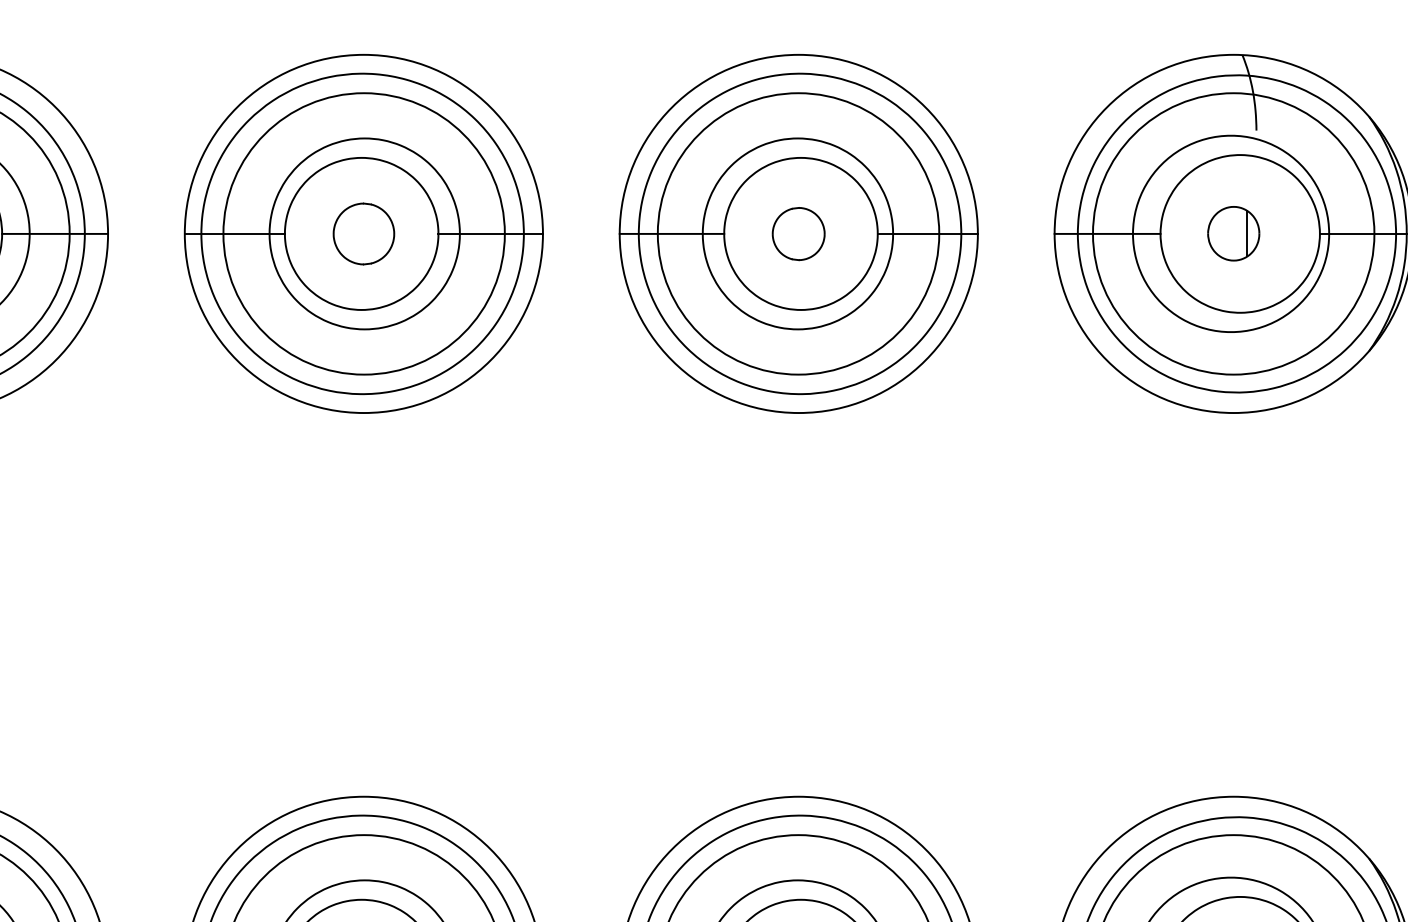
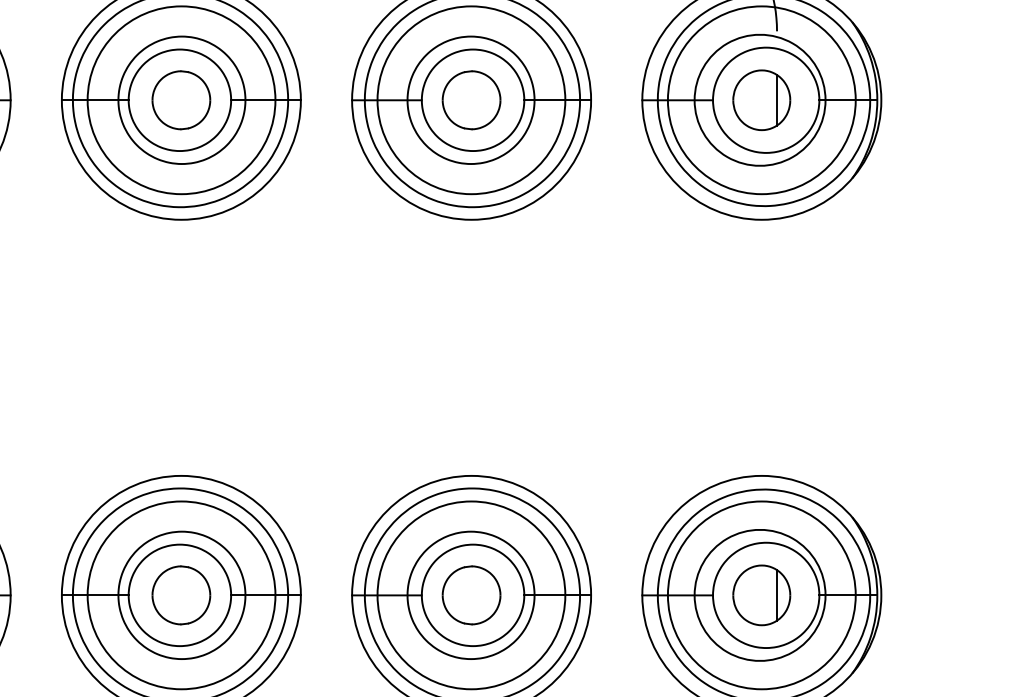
part: (1233, 232) -> (761, 99), size x1.67
part: (364, 234) -> (181, 100), size x1.43
part: (798, 234) -> (471, 100), size x1.67

